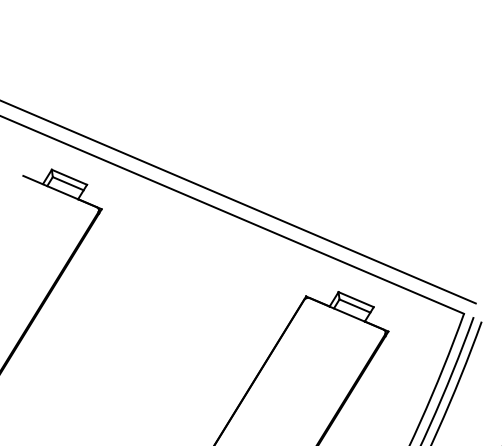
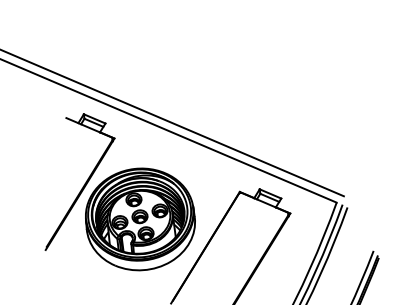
part: (144, 341) -> (140, 219), added

